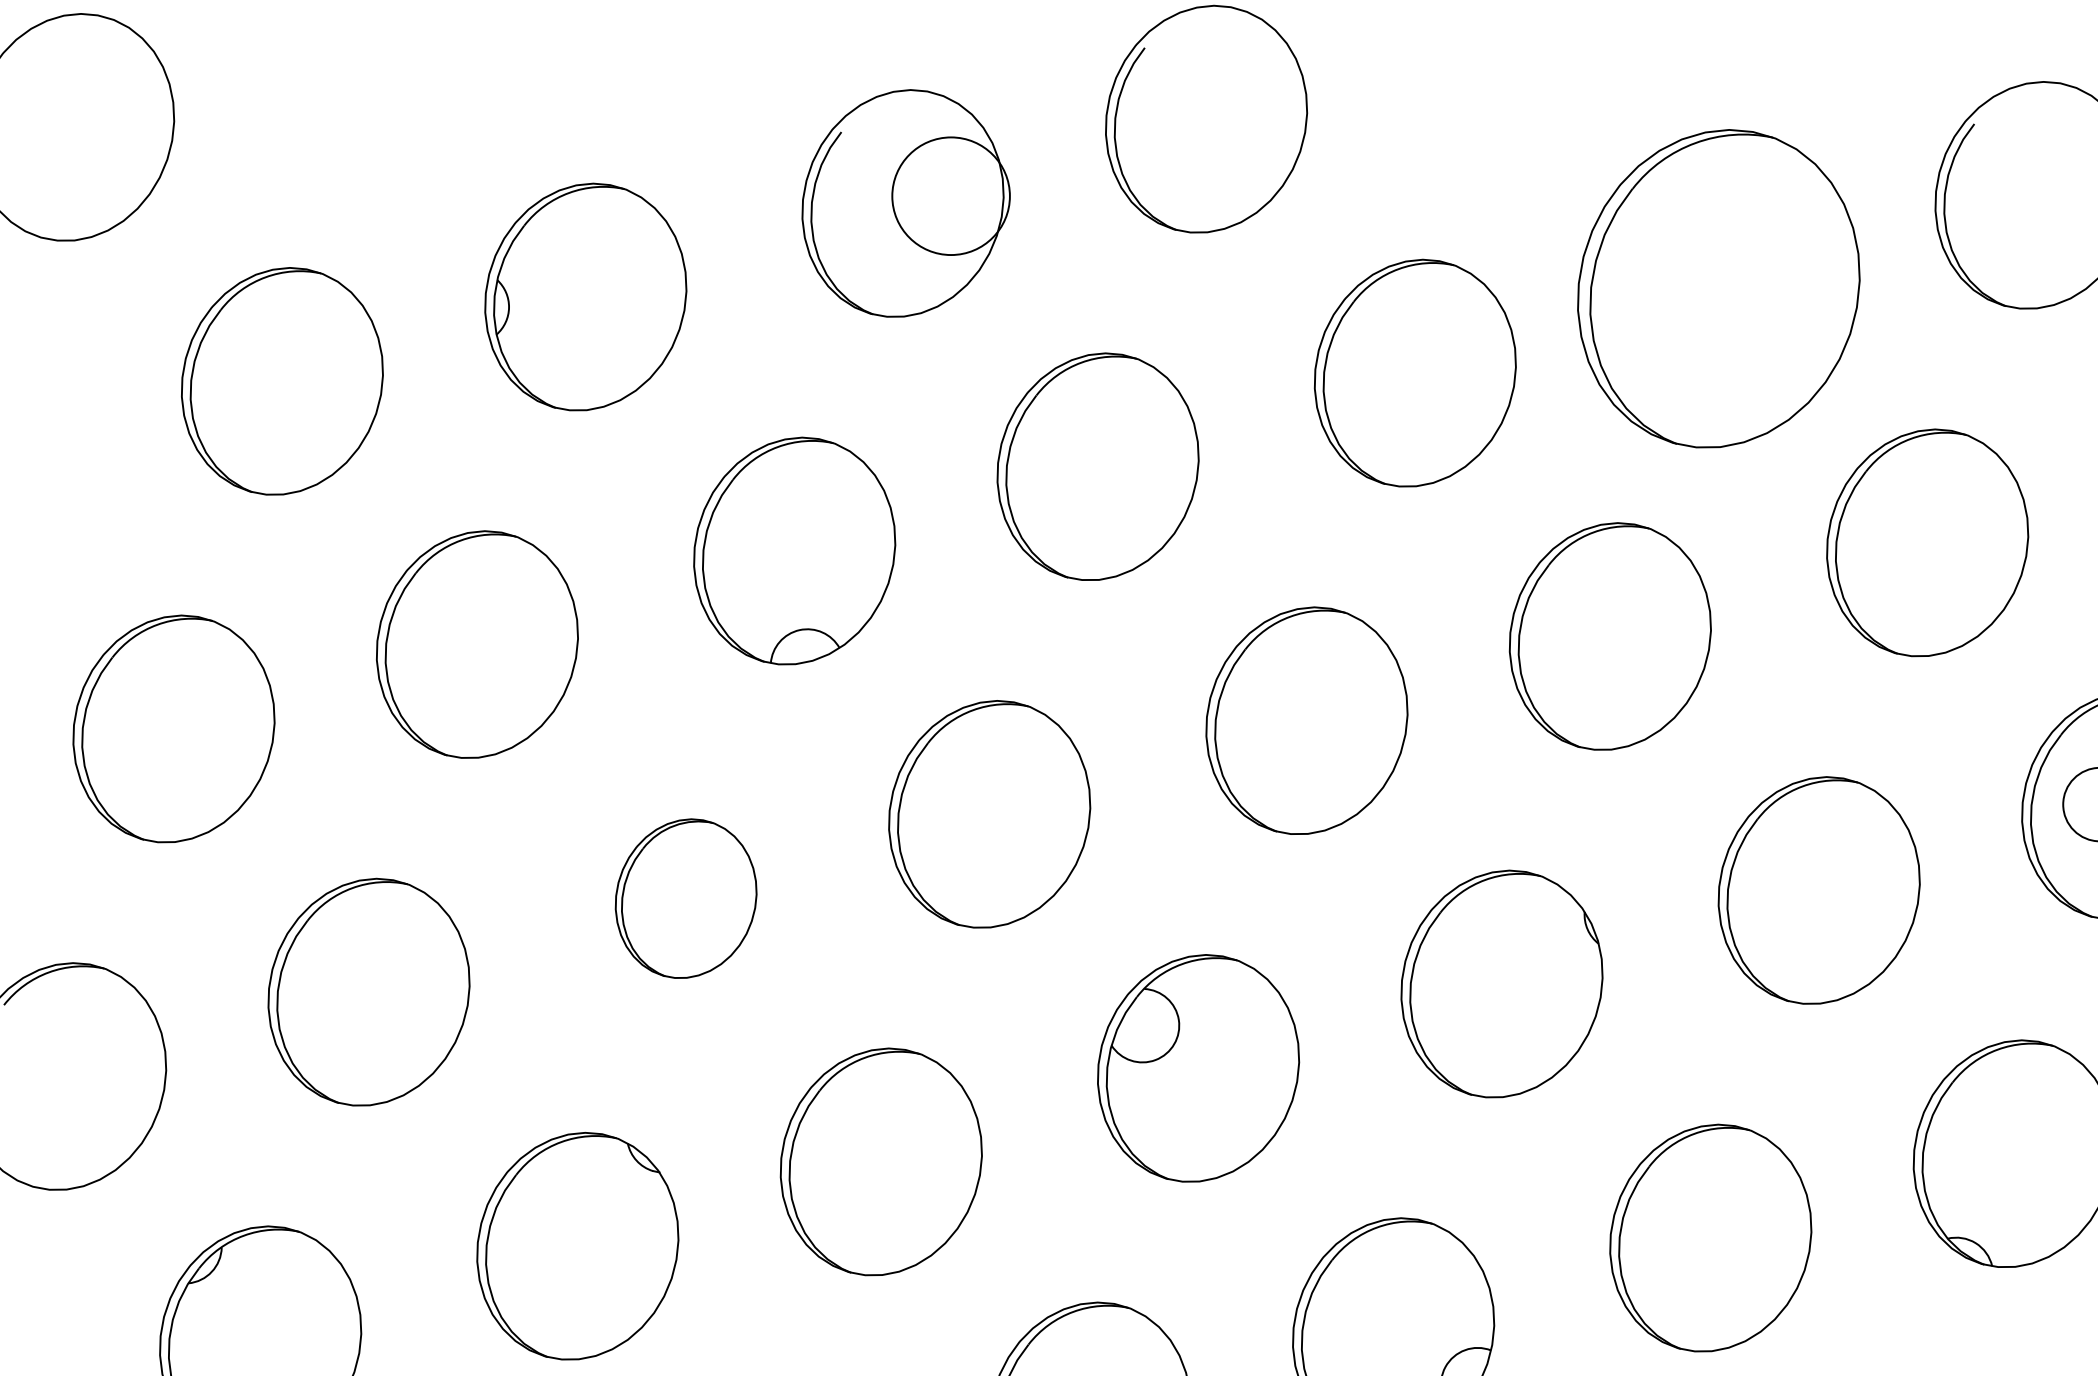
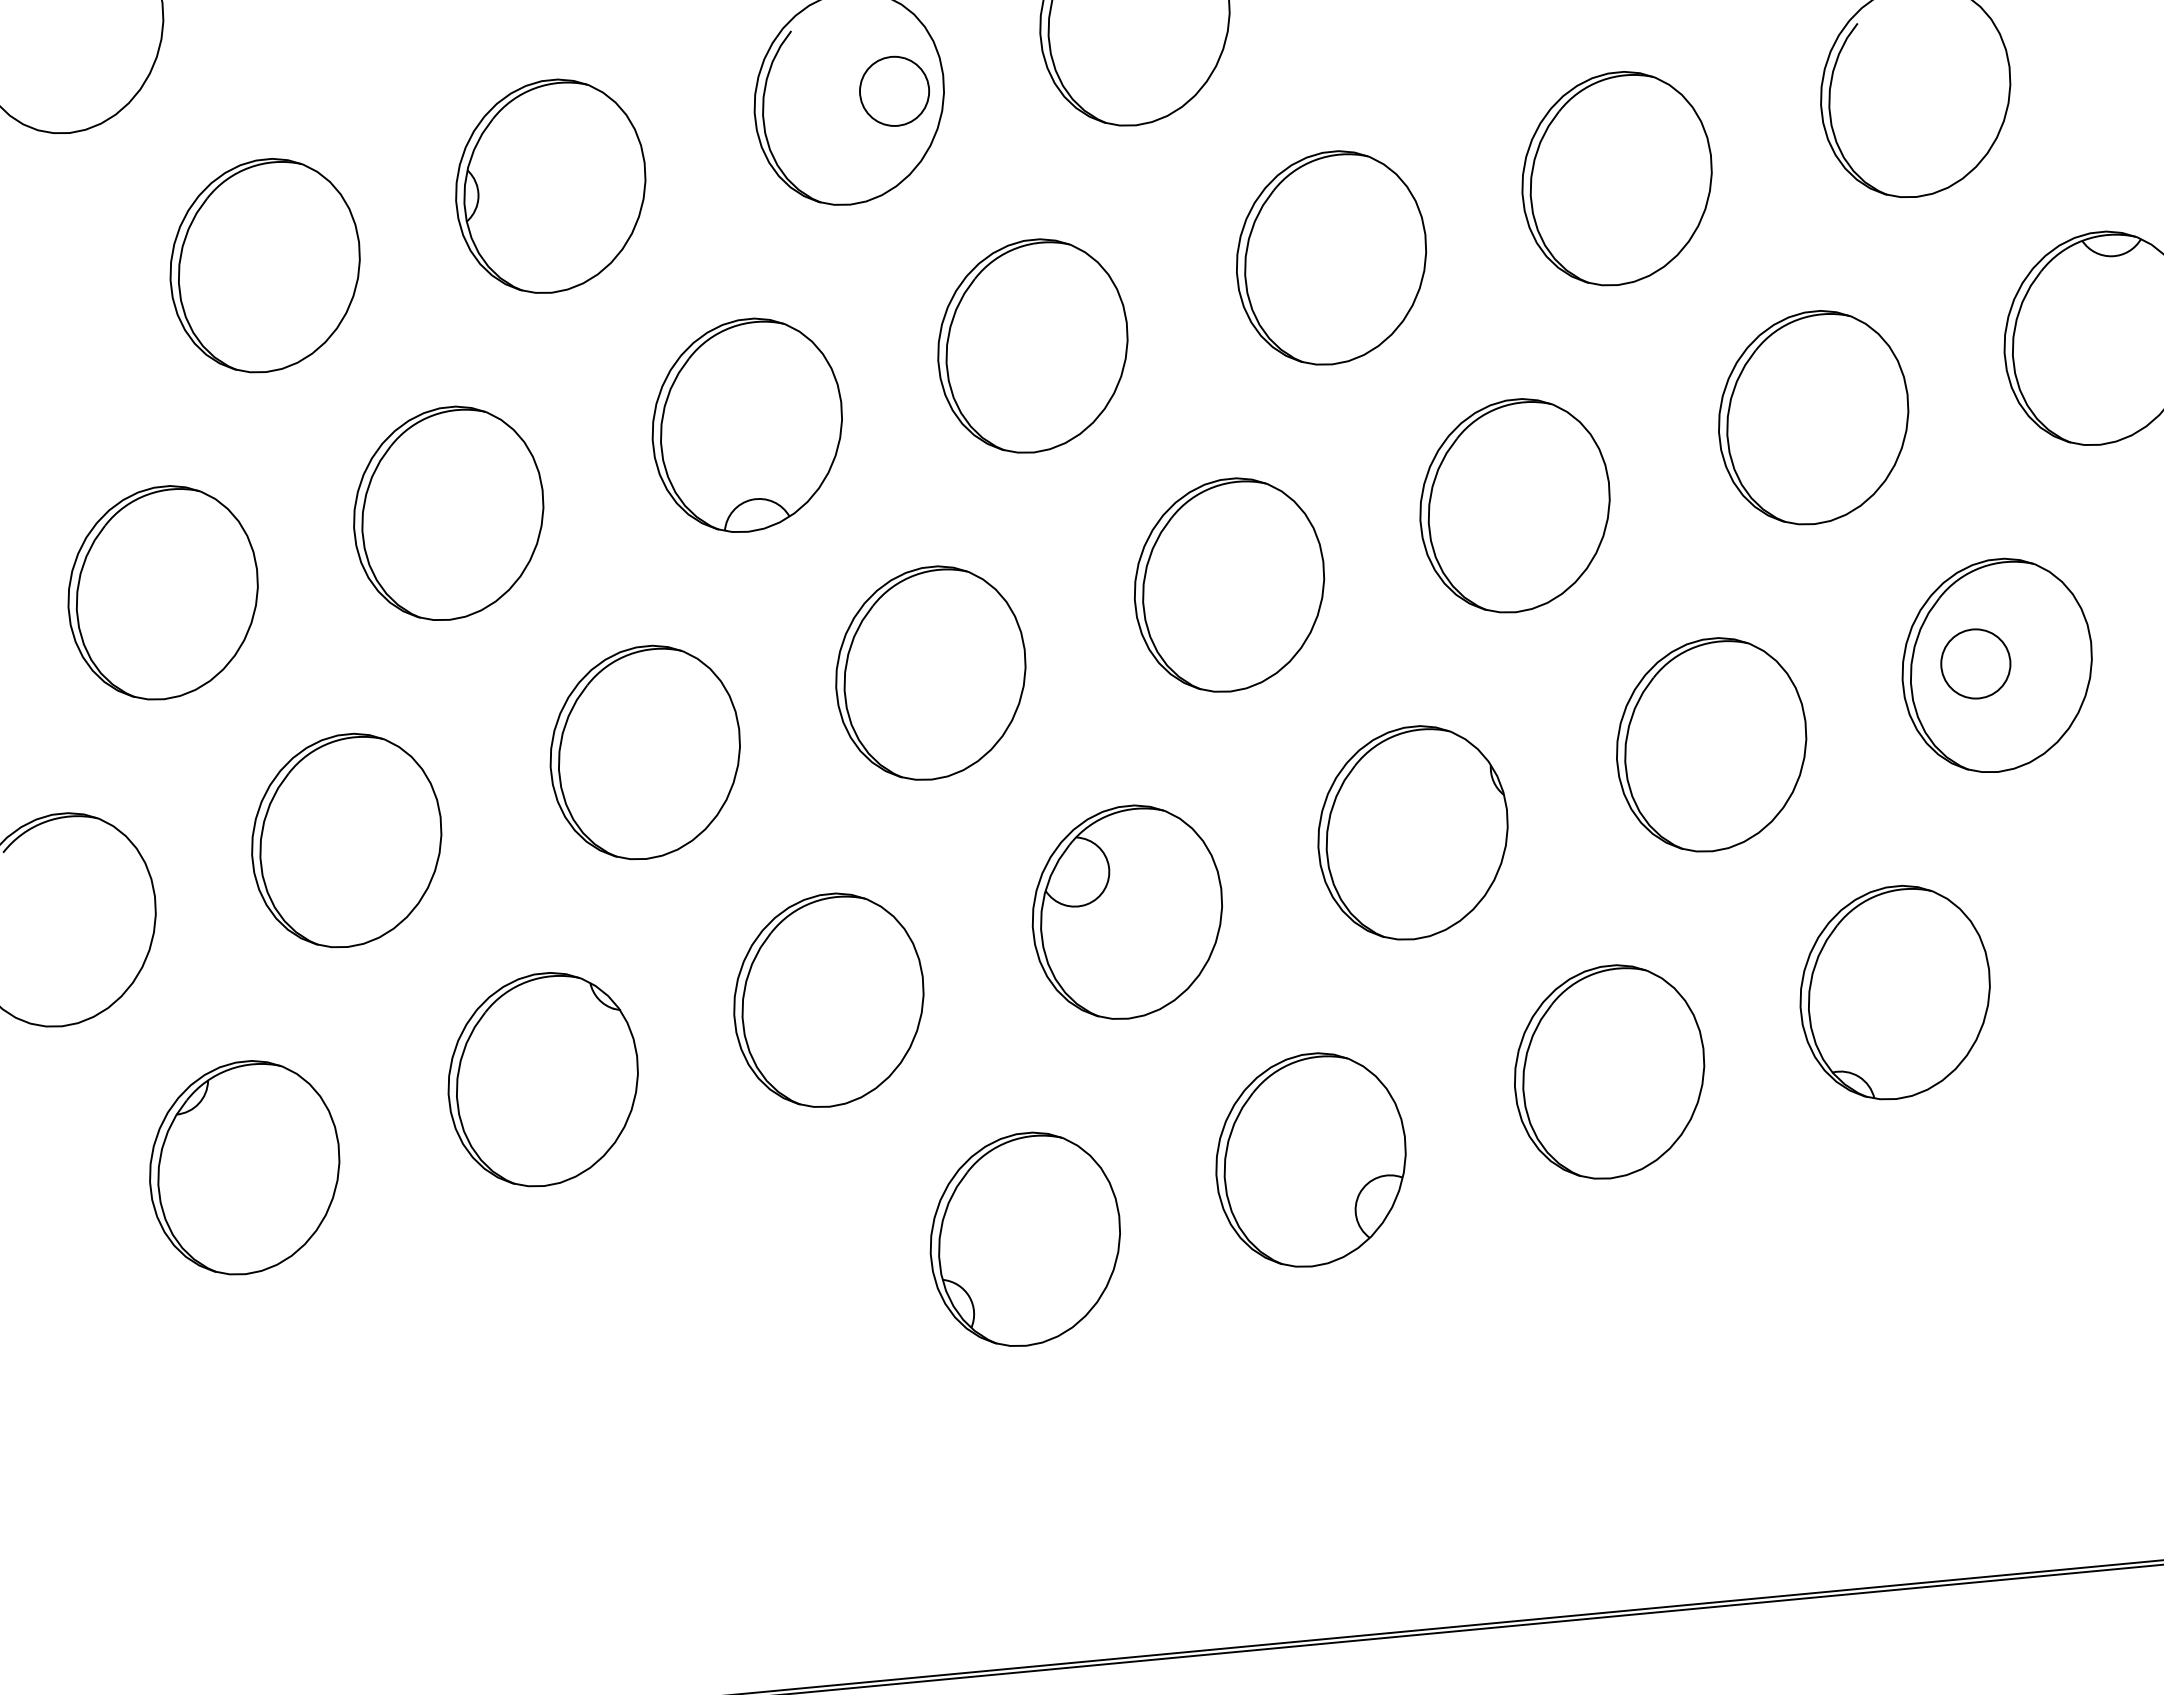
circle: (951, 195) -> (894, 90), size x0.62
part: (1718, 288) -> (1616, 178), size x0.71
part: (685, 898) -> (644, 752), size x1.43

